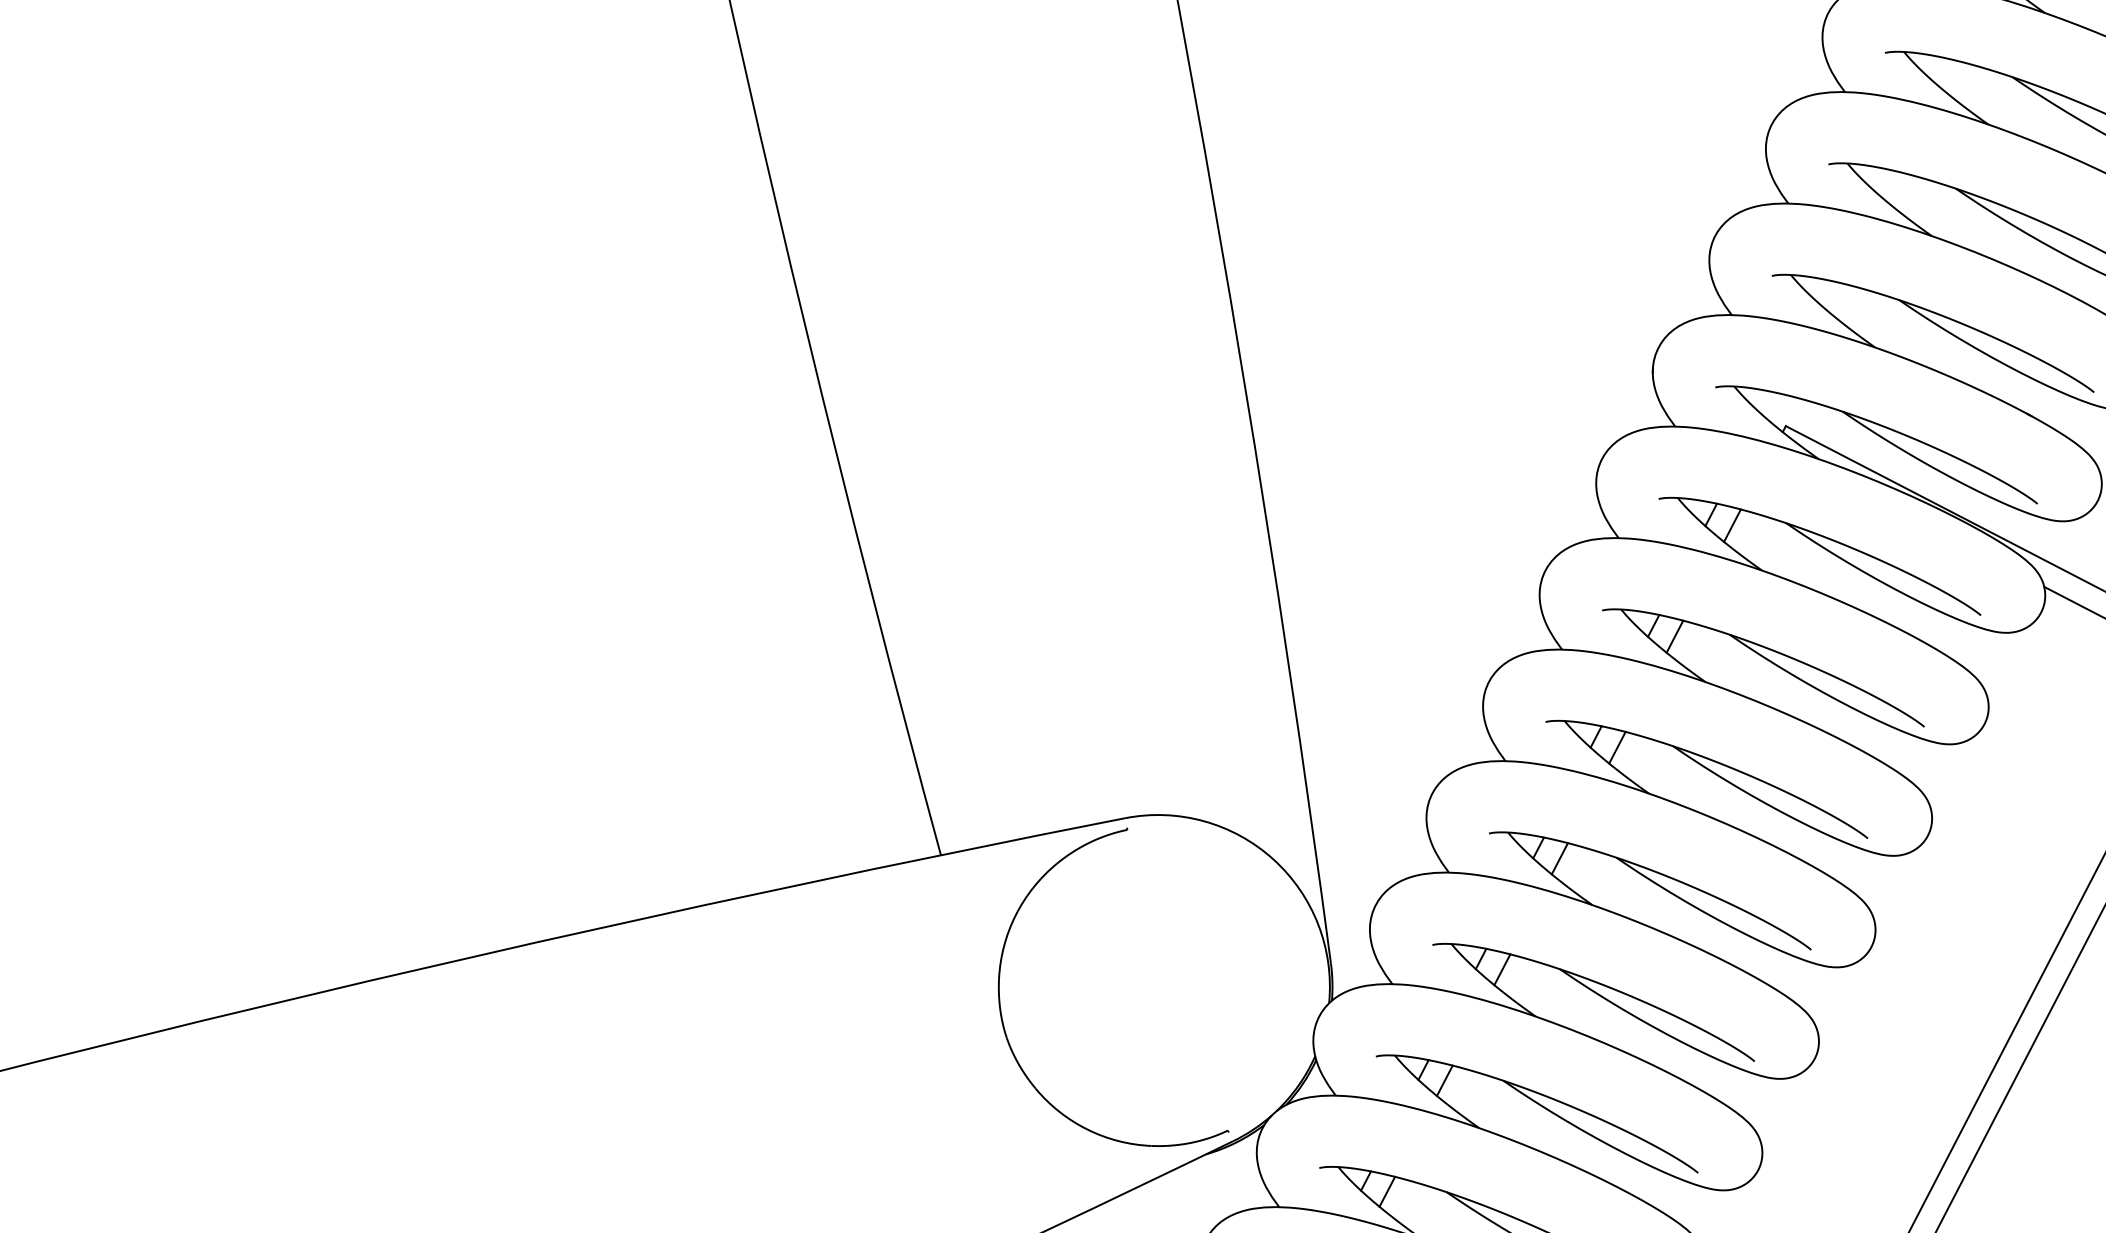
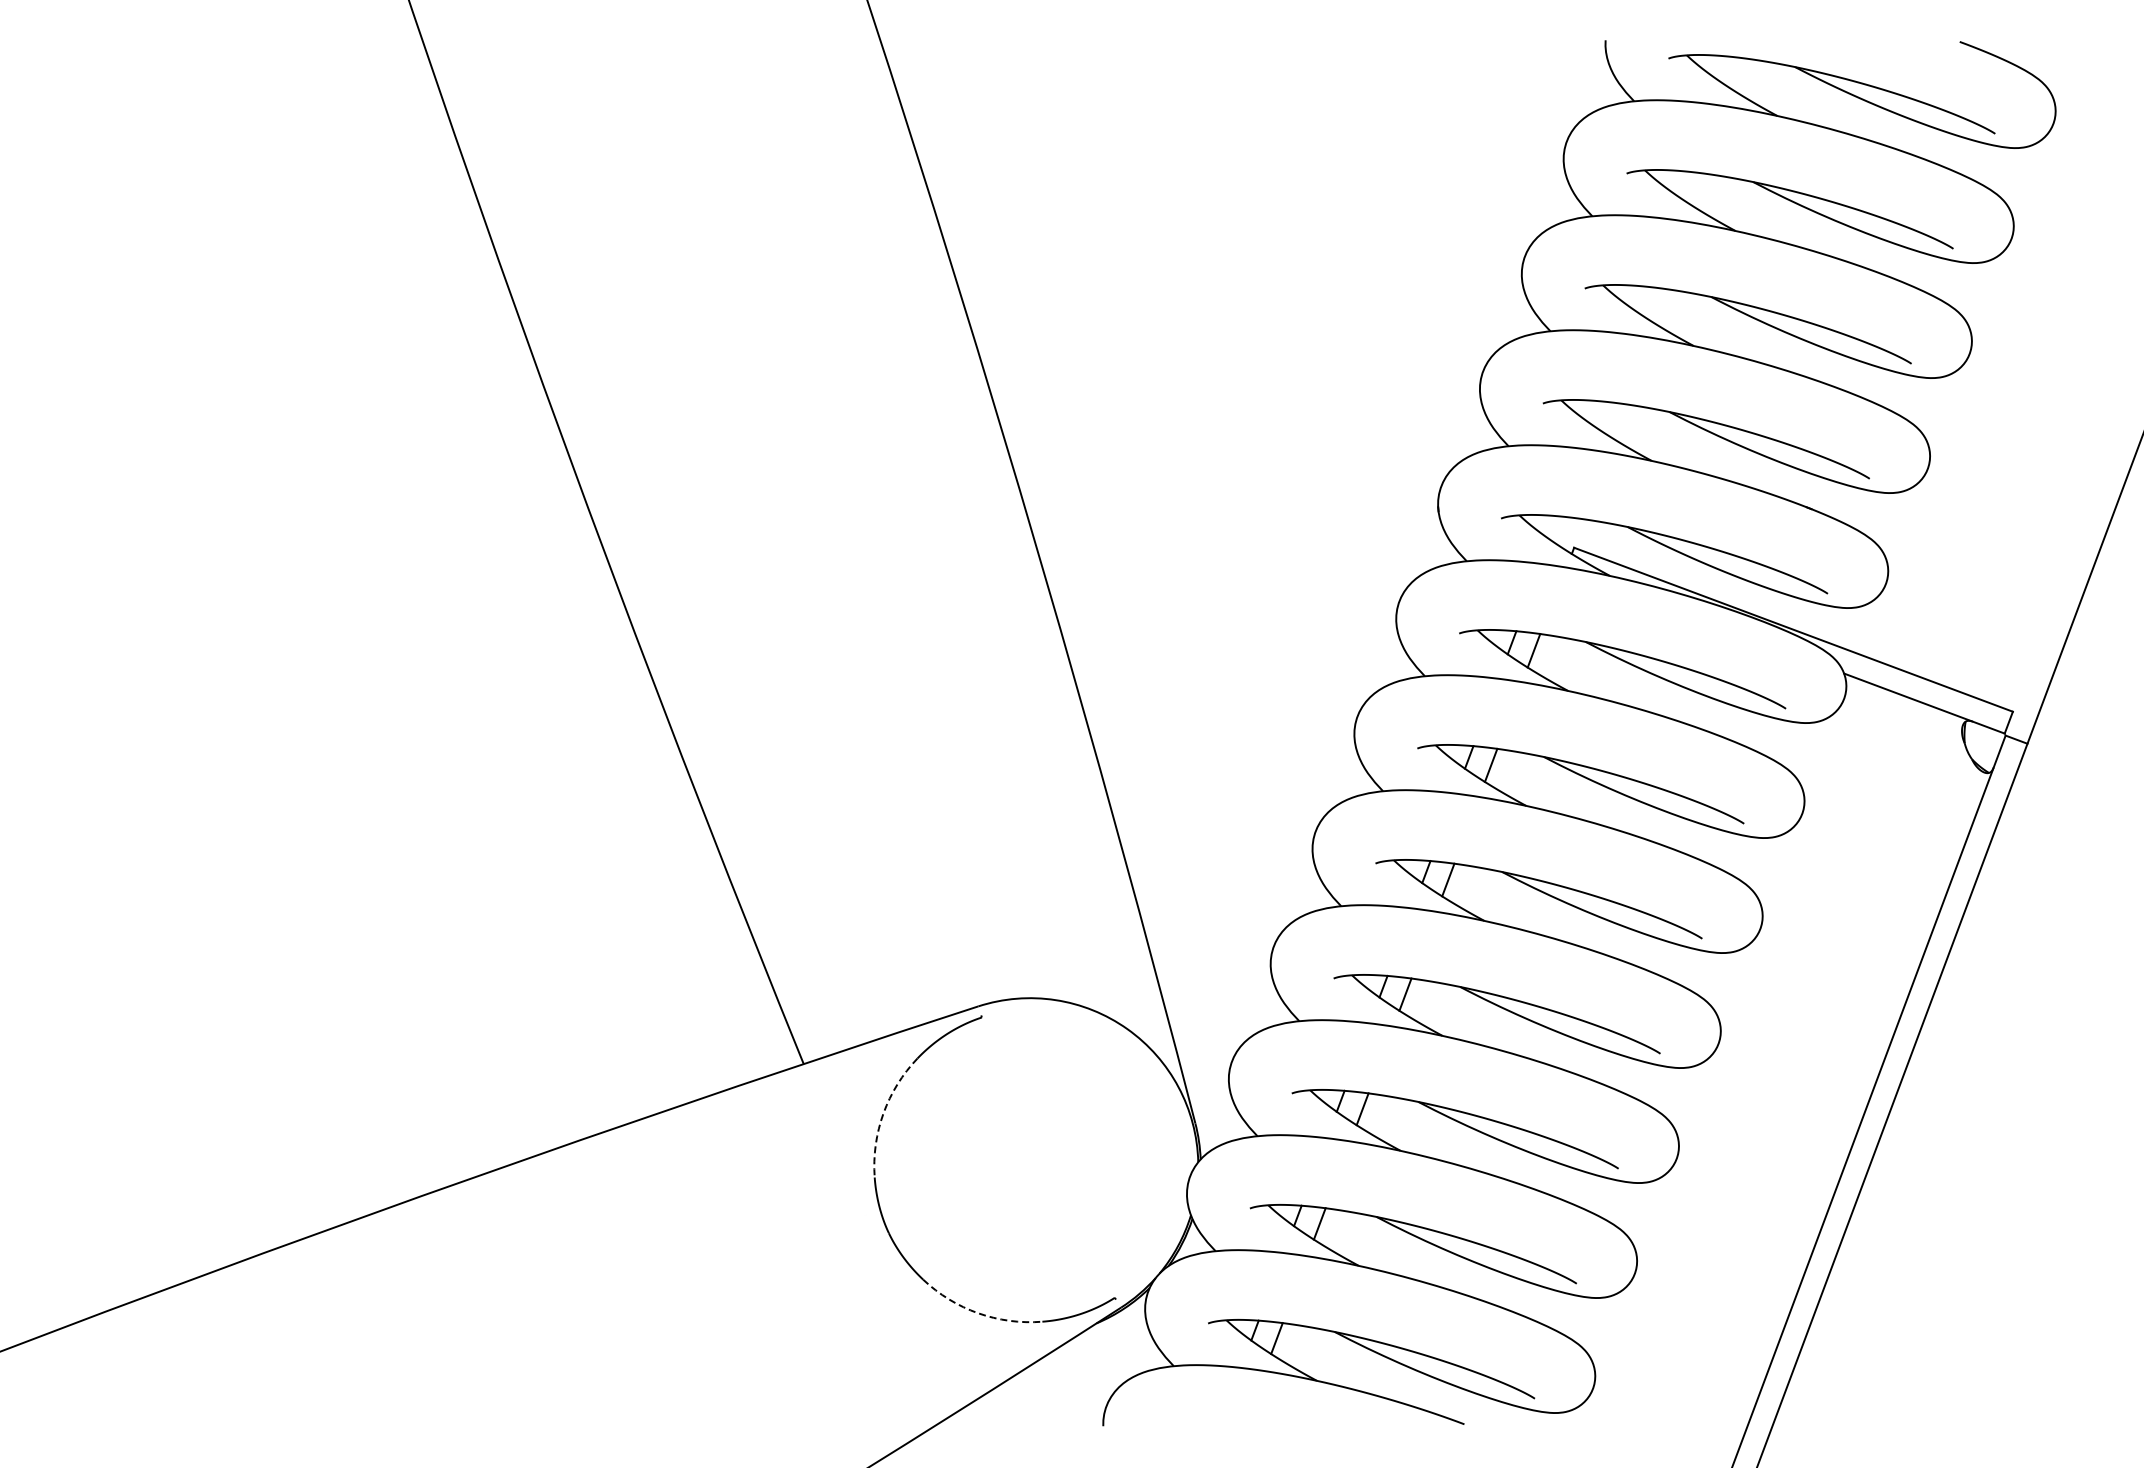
arc: (1015, 915) -> (883, 1113), solid -> dashed
arc: (1087, 1129) -> (978, 1313), solid -> dashed

